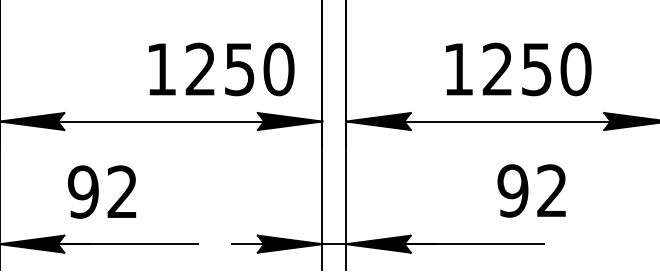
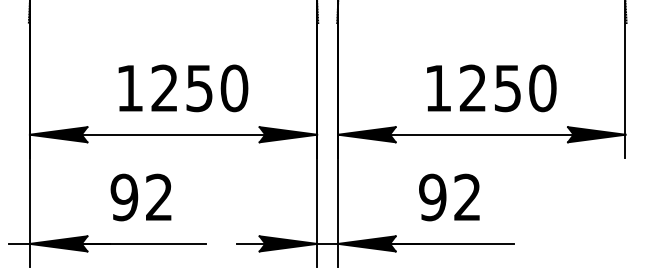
text: (221, 69) -> (183, 88), moved
text: (531, 190) -> (449, 197), moved
text: (101, 192) -> (140, 197), moved

